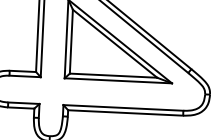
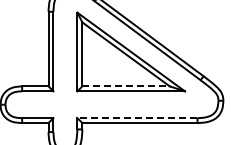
line: (113, 75) -> (126, 86), solid -> dashed
line: (122, 108) -> (136, 118), solid -> dashed

